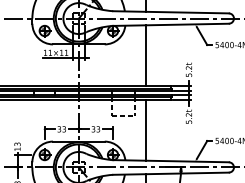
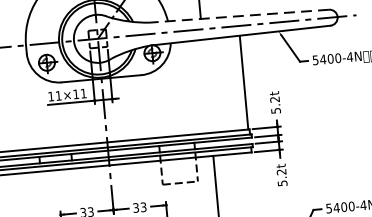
line: (171, 12) -> (240, 16), solid -> dashed
line: (146, 55) -> (244, 83), moved

